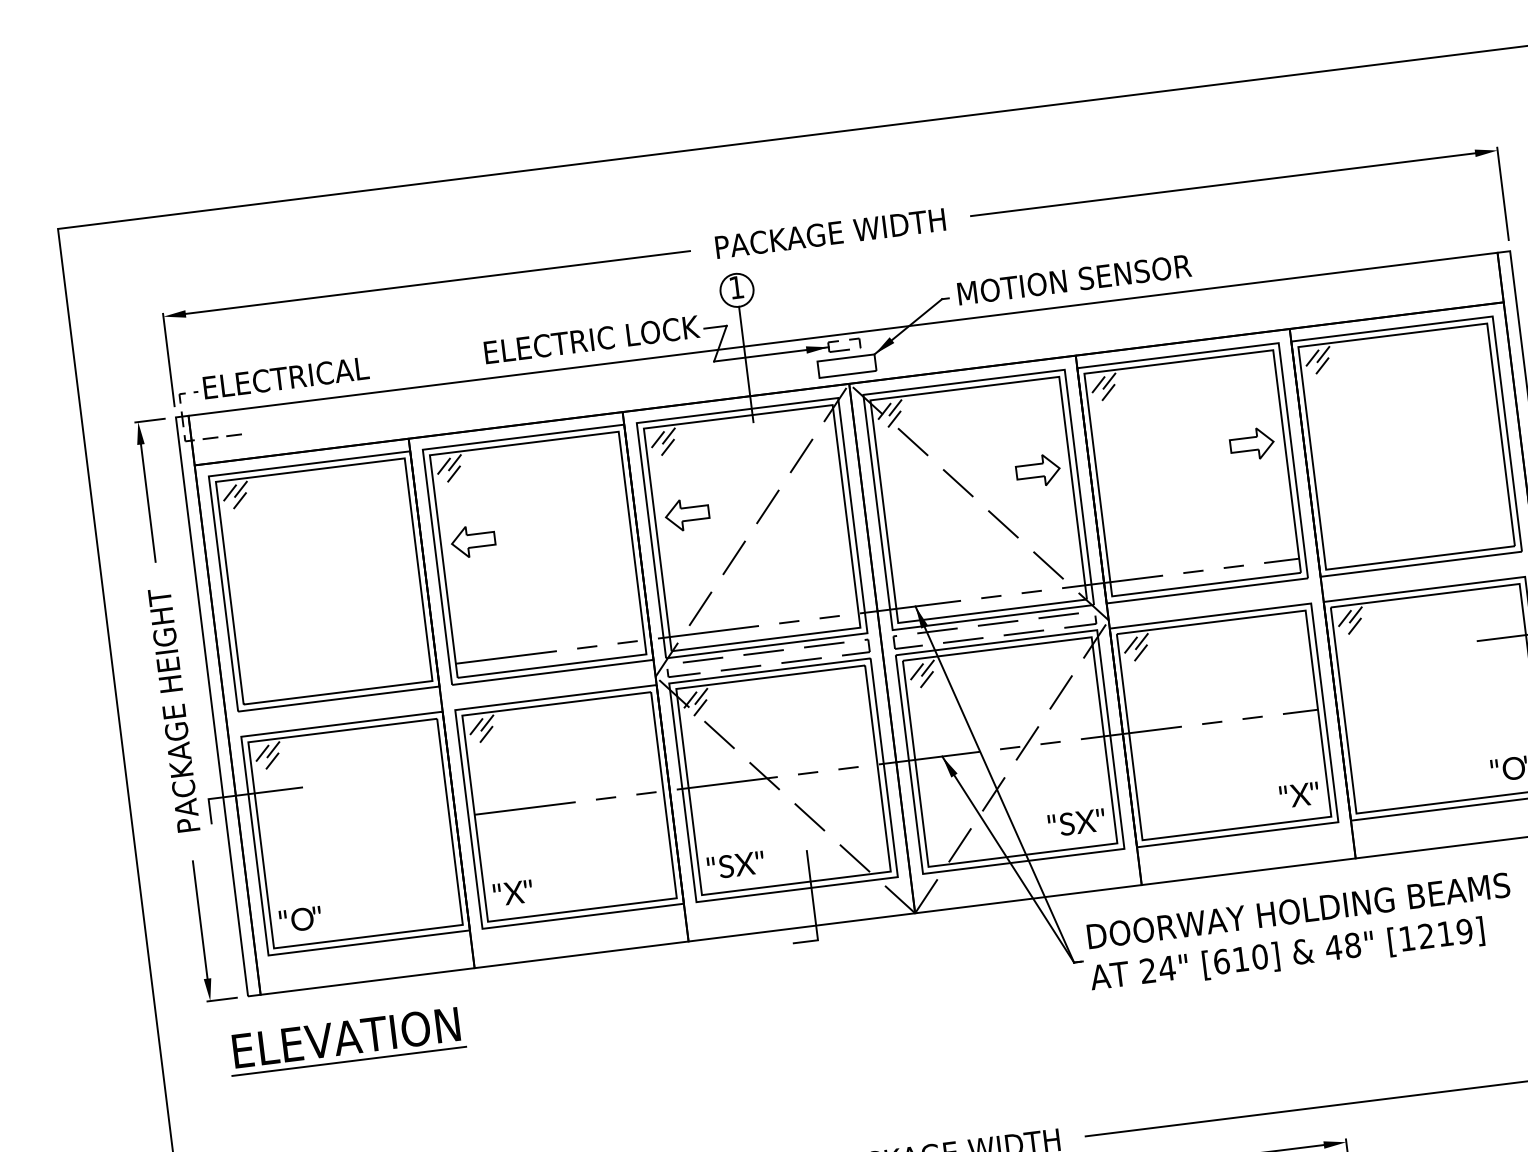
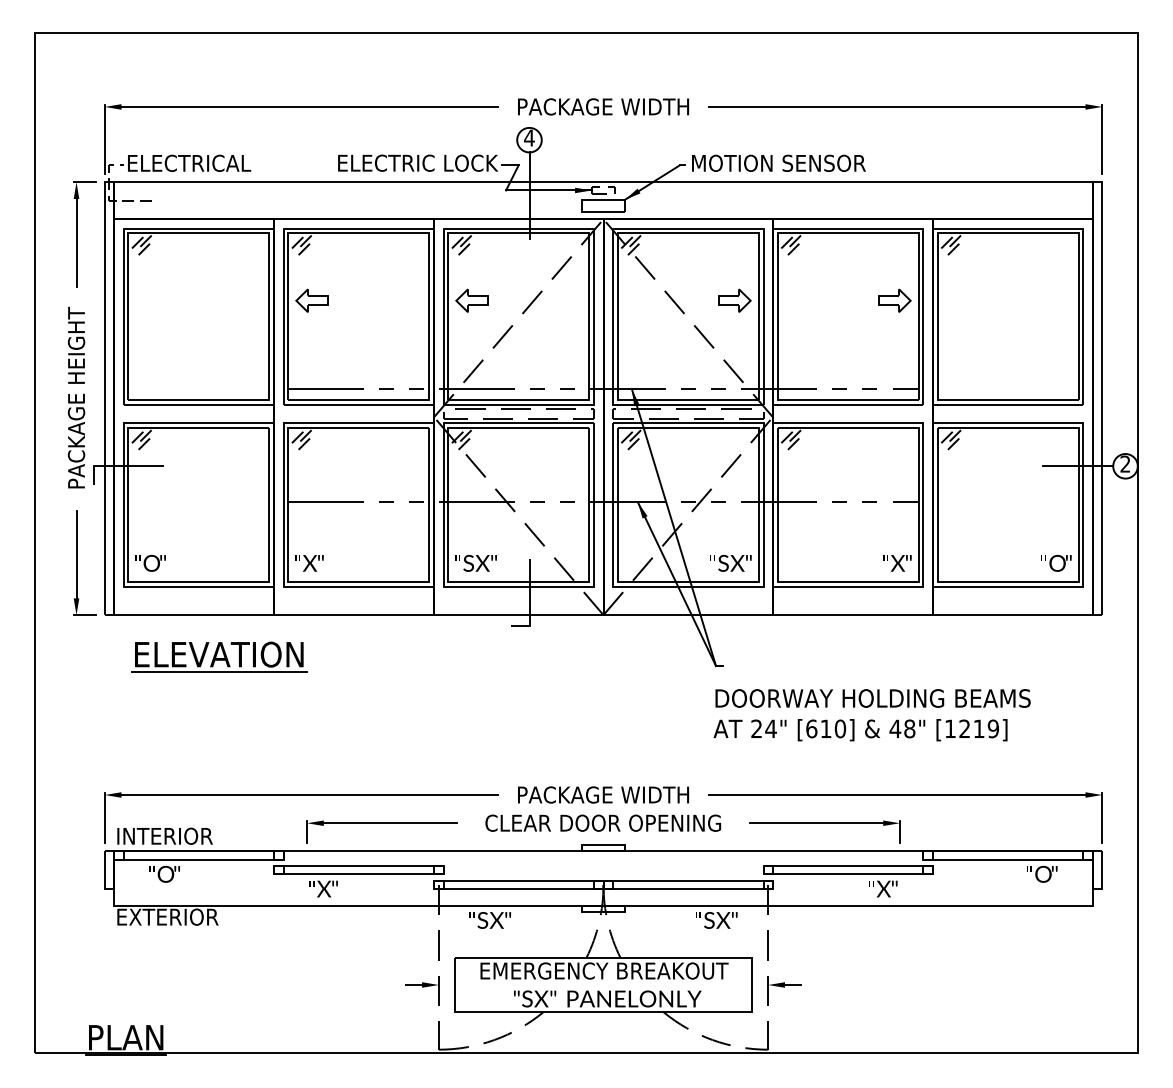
text: (736, 286) -> (529, 137), 1 -> 4
text: (1299, 933) -> (871, 715), moved
part: (346, 1040) -> (219, 656), moved

